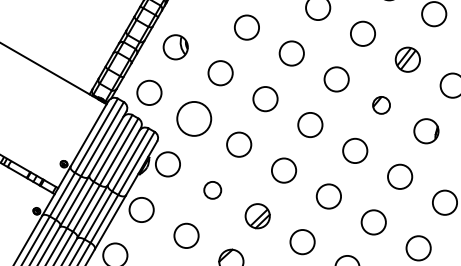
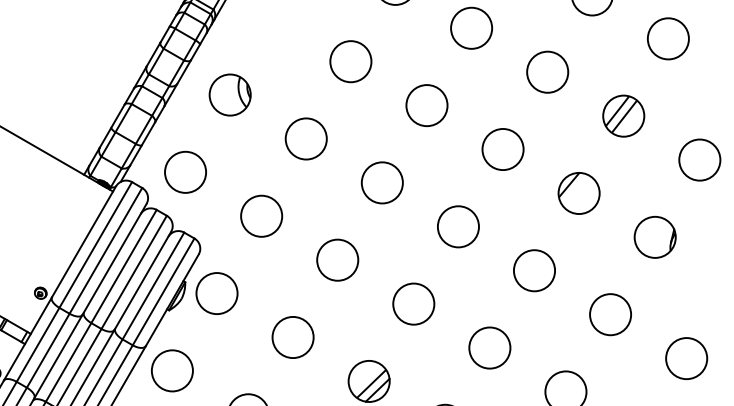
part: (381, 105) -> (579, 193), size x1.43
circle: (194, 118) -> (261, 215), size x0.71
circle: (212, 190) -> (292, 337), size x1.43

